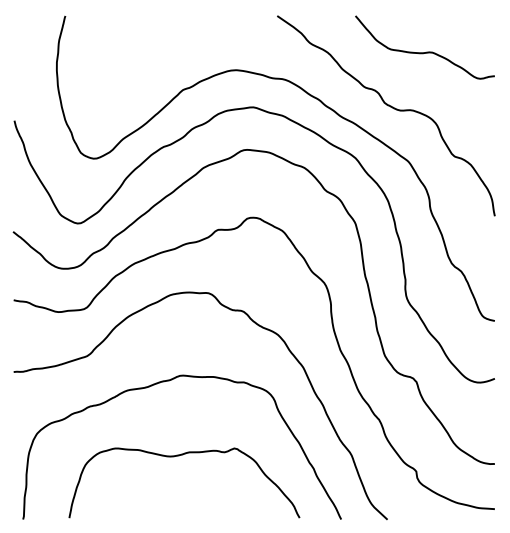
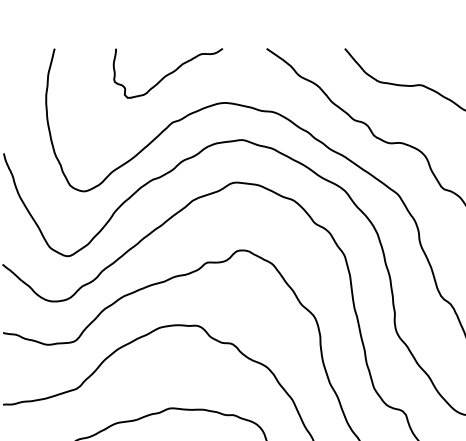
curve: (179, 40) -> (168, 73), added

